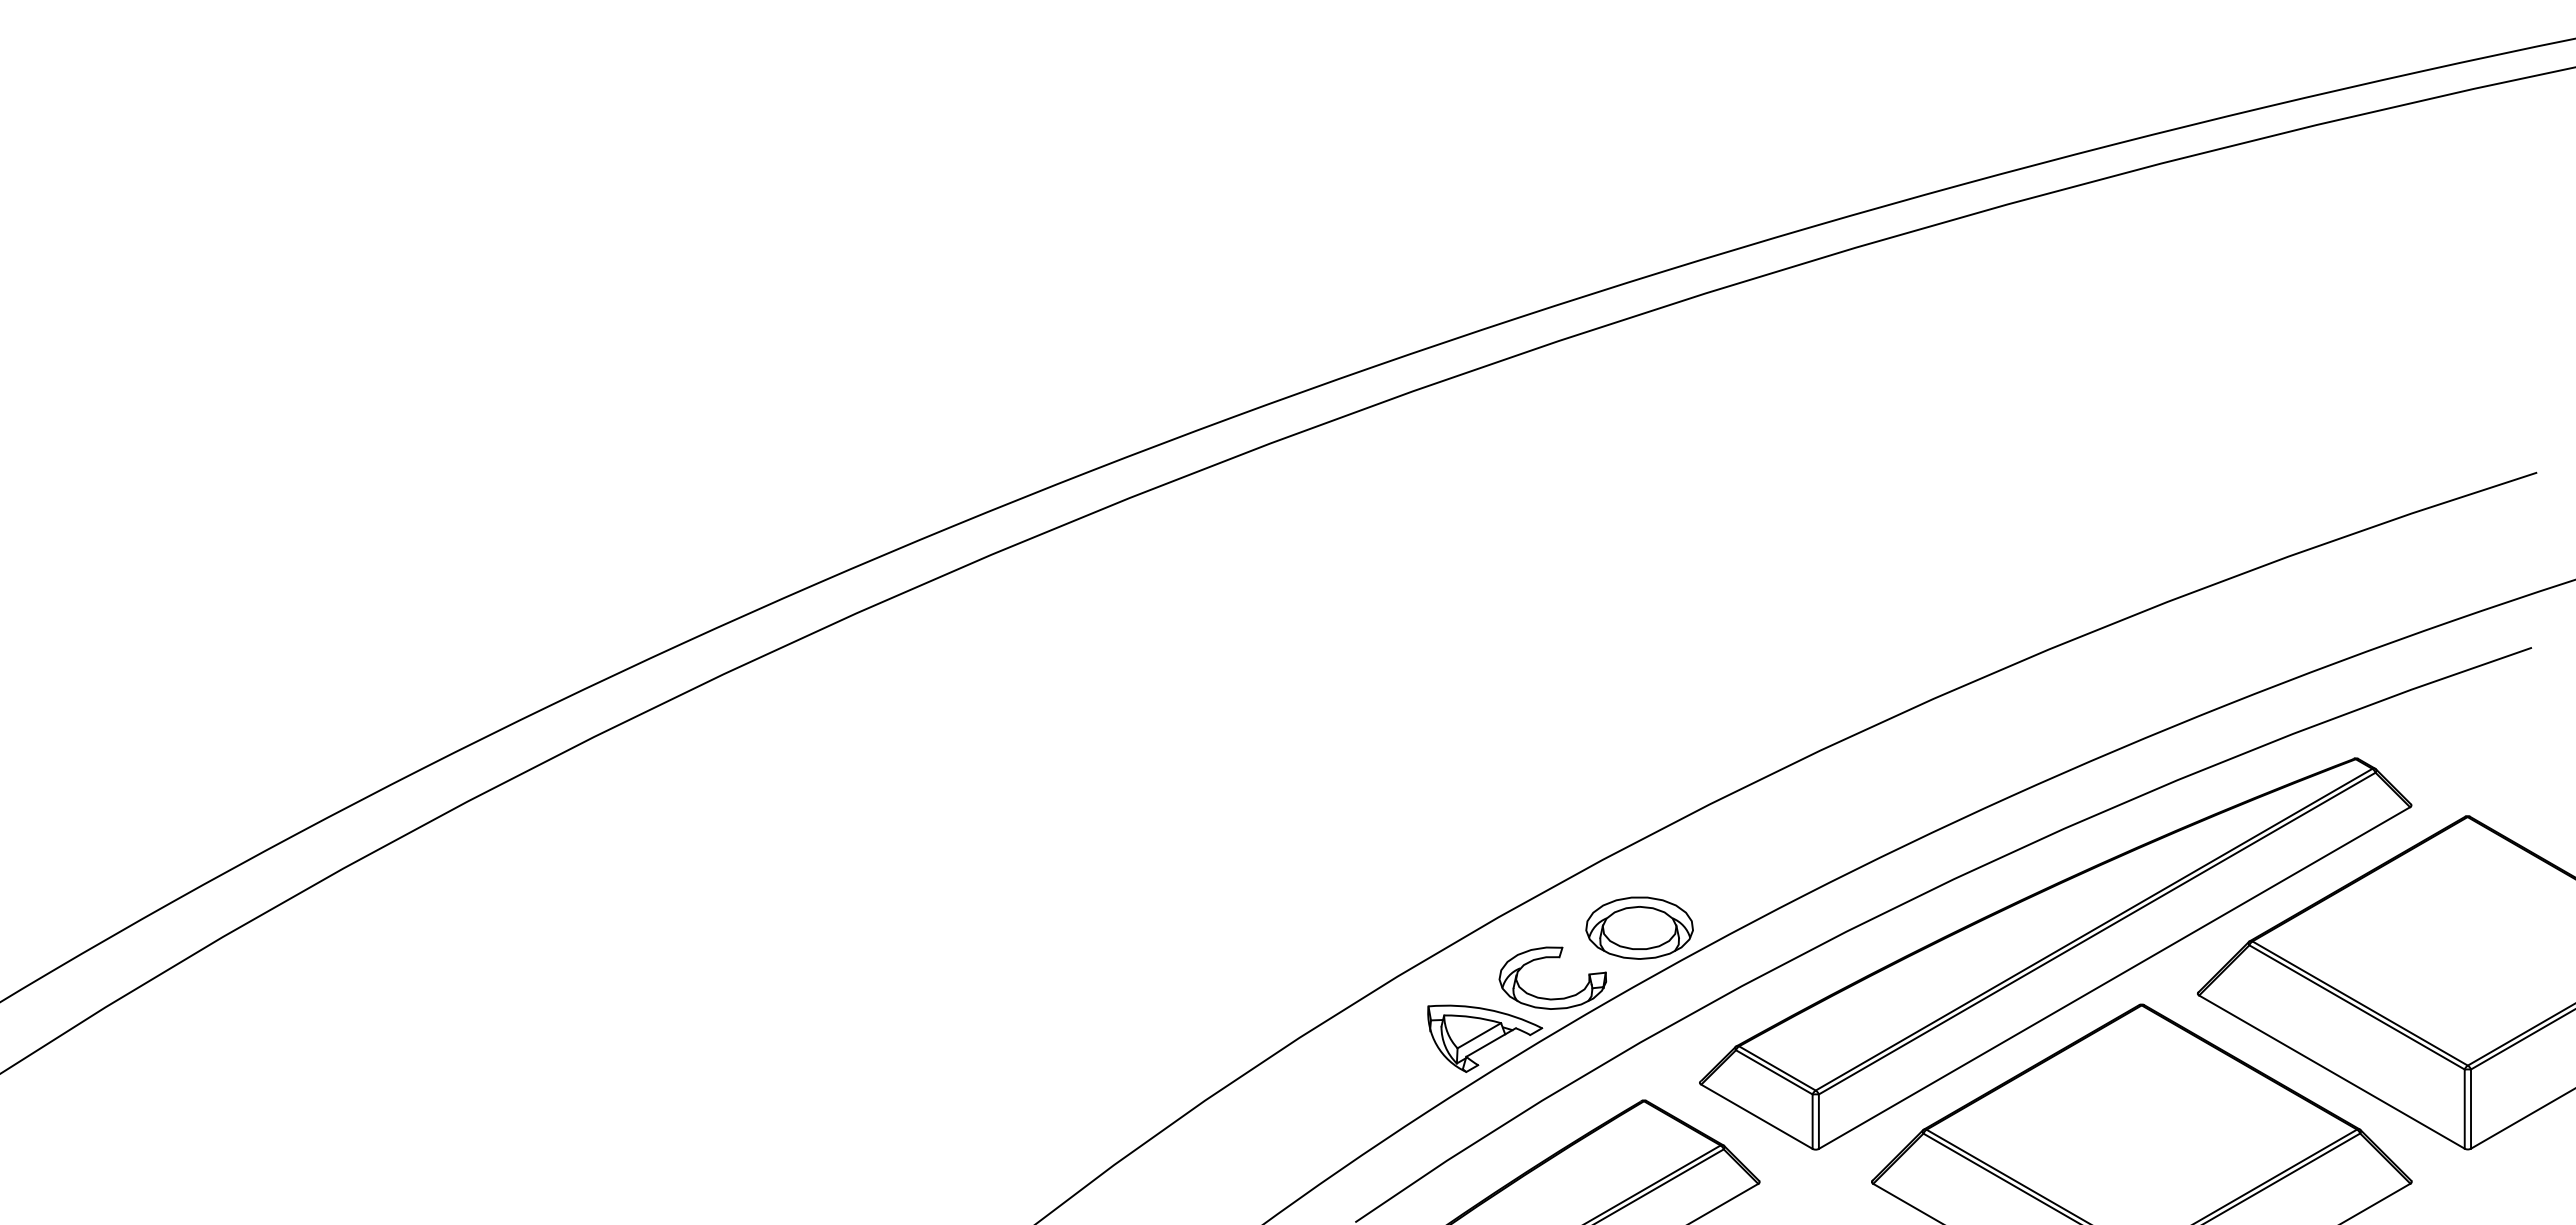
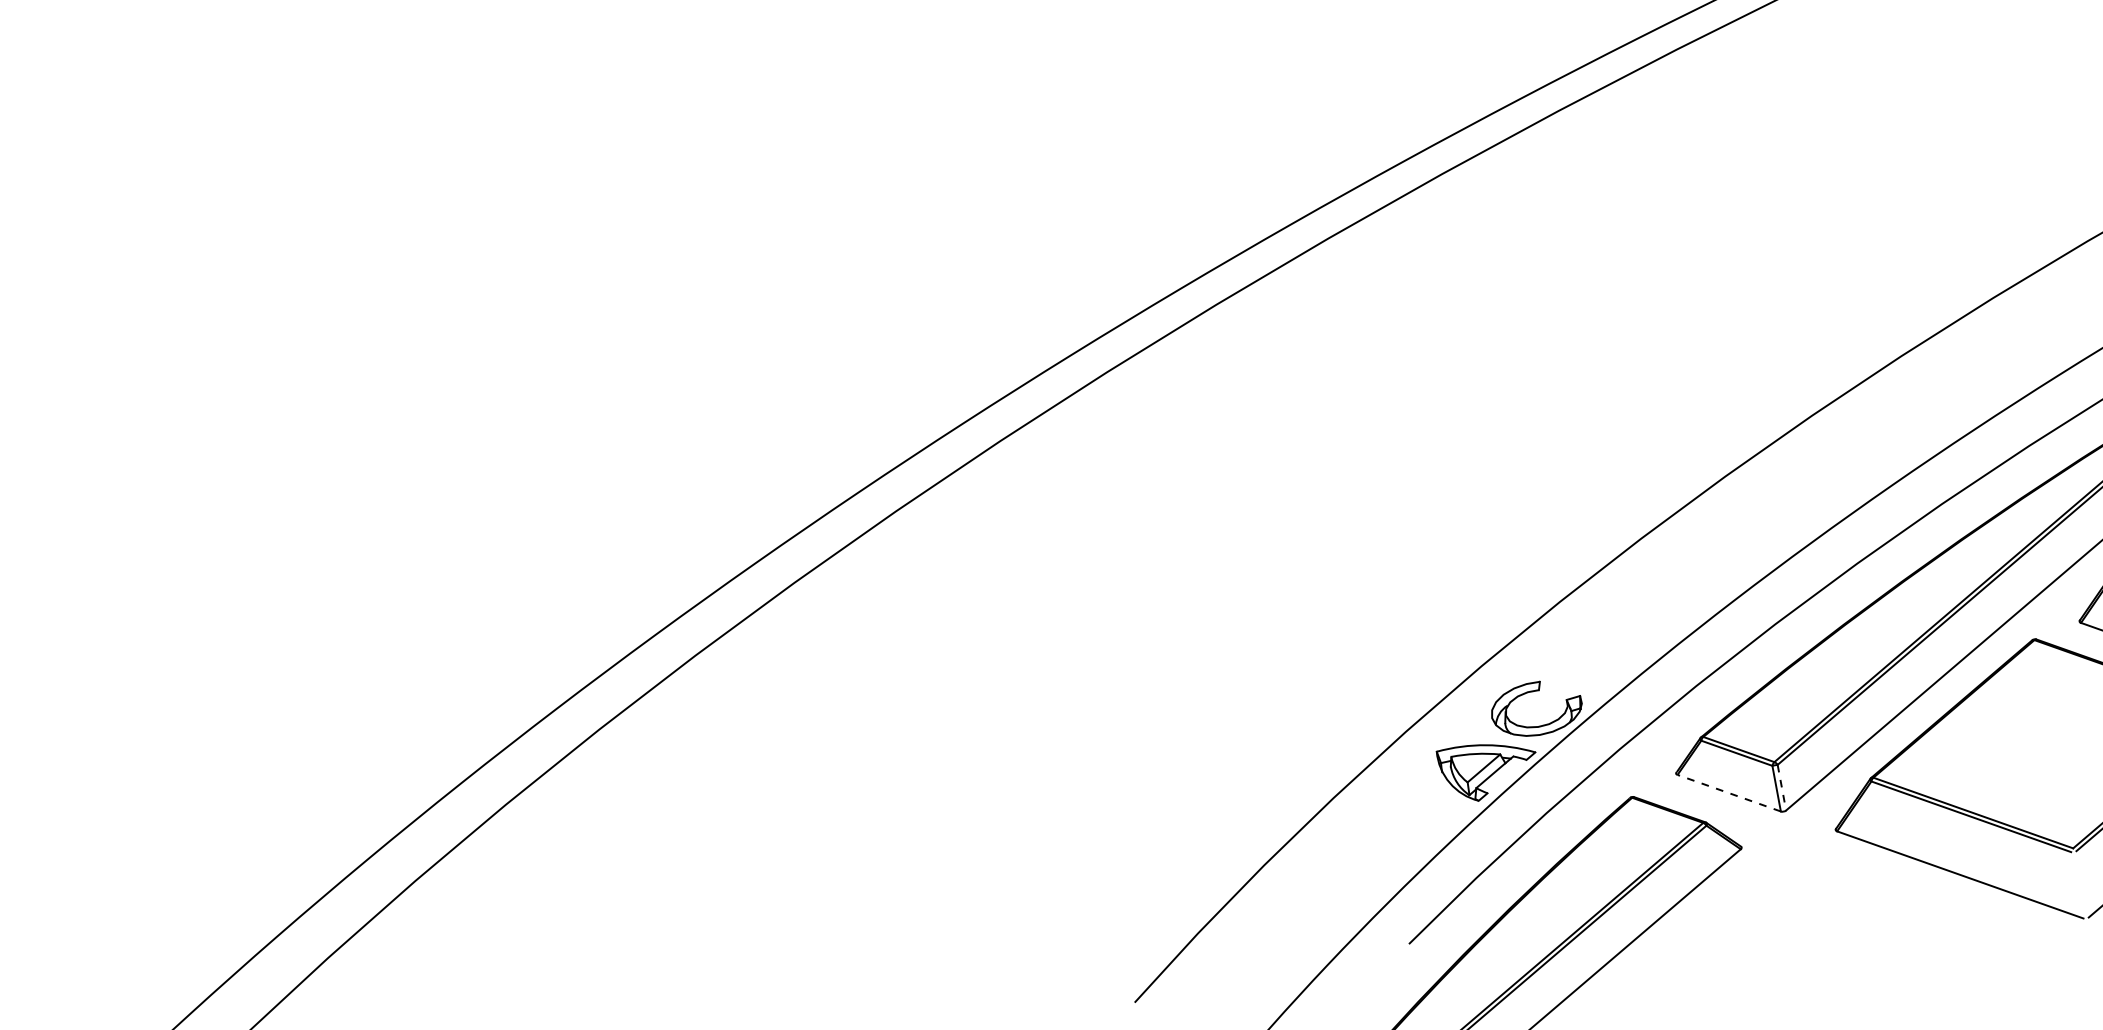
part: (1639, 927) -> (1601, 652), removed
line: (1756, 1116) -> (1728, 793), solid -> dashed
line: (1818, 1122) -> (1781, 788), solid -> dashed

